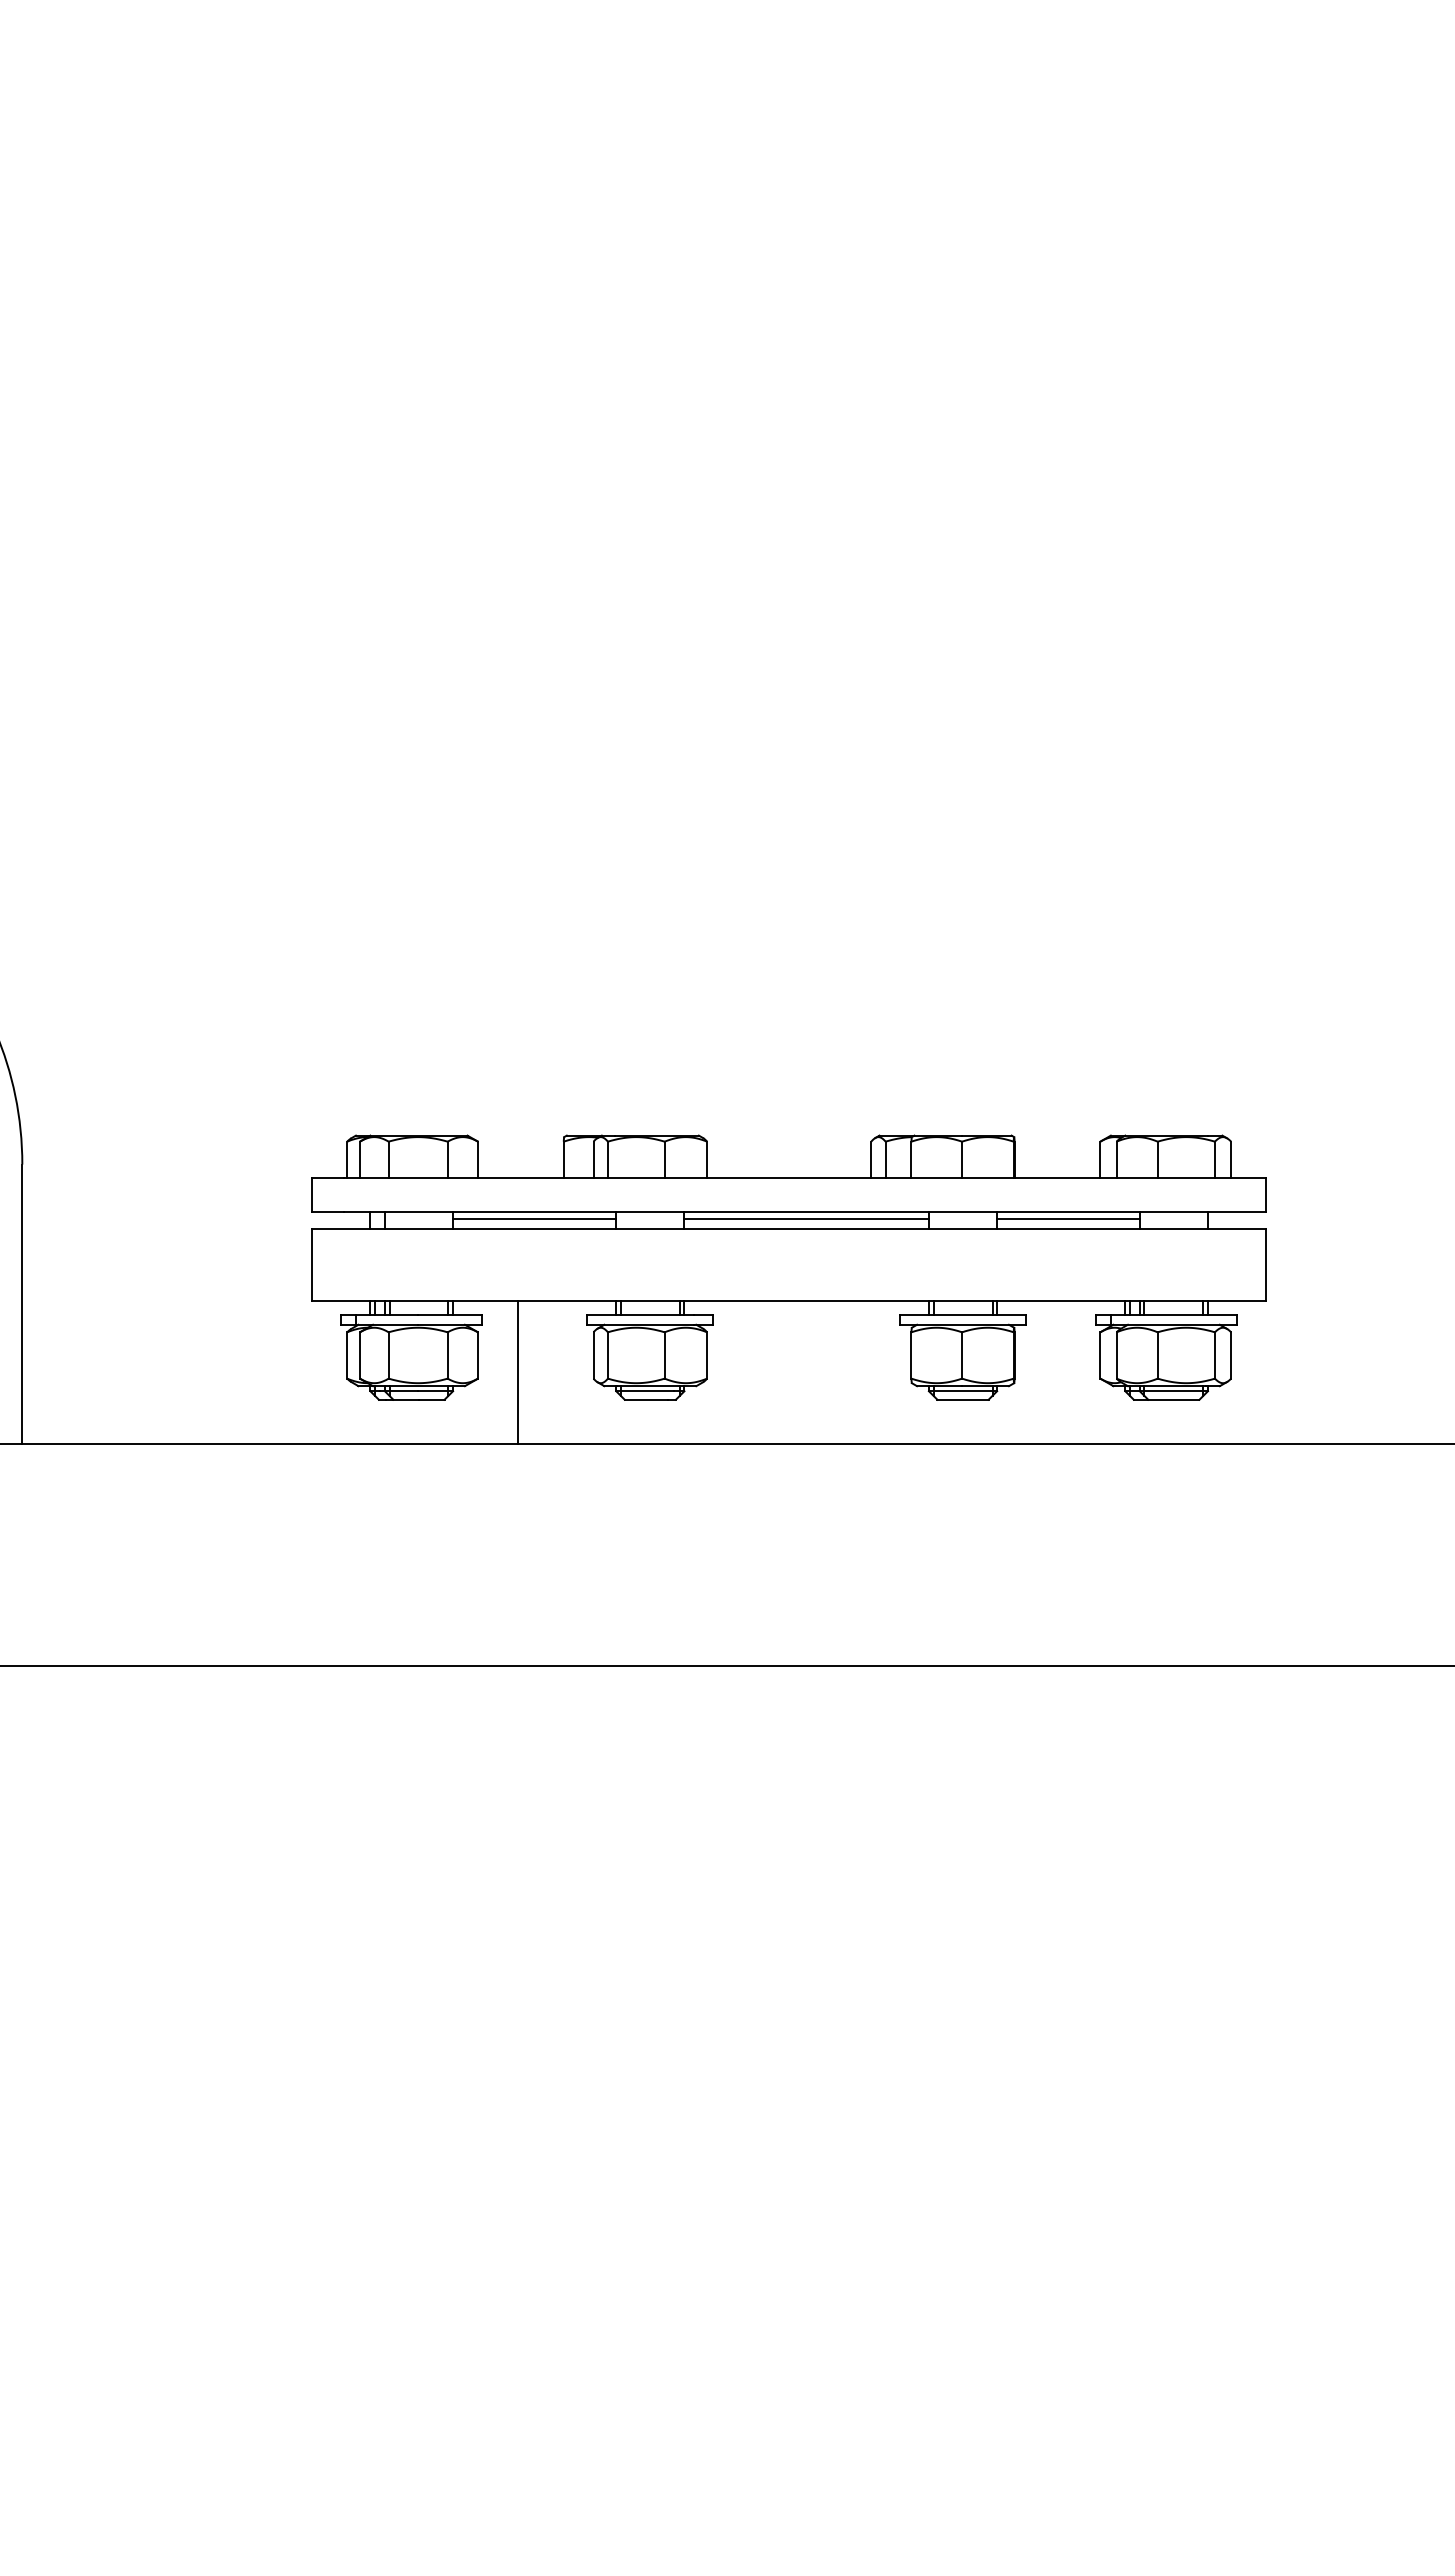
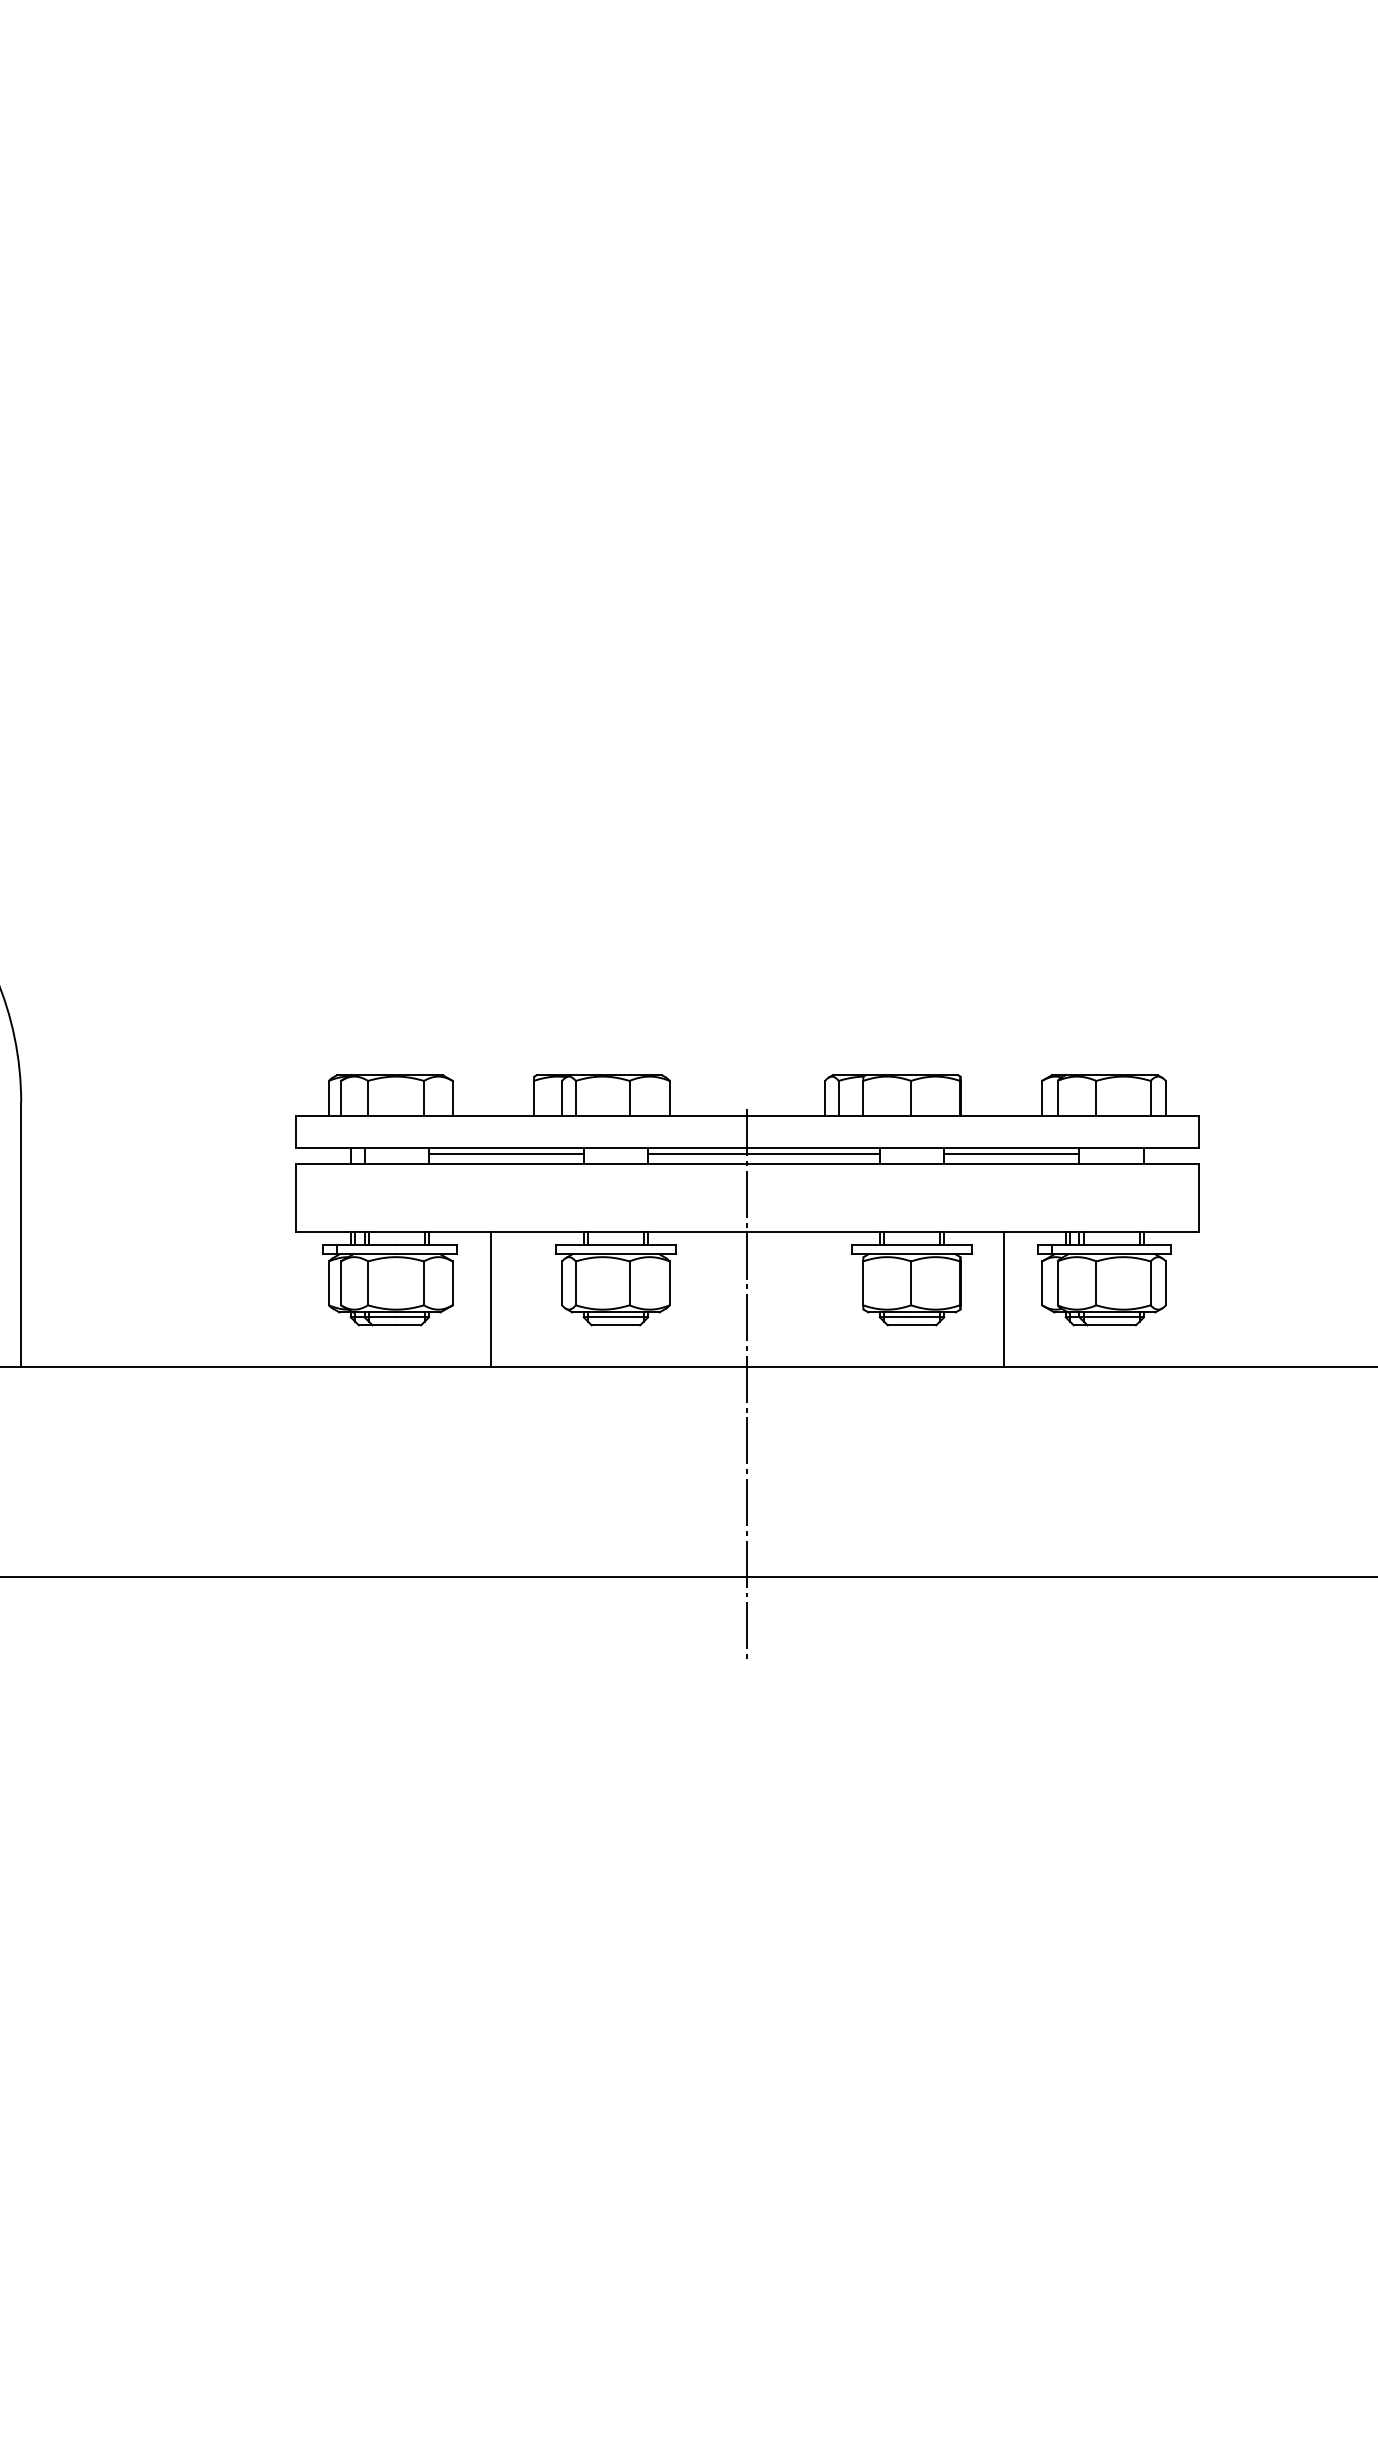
line: (1060, 1372) -> (1004, 1299), added
line: (789, 1462) -> (747, 1384), added

